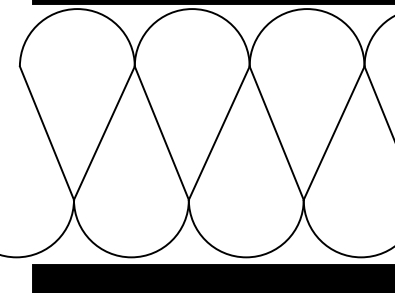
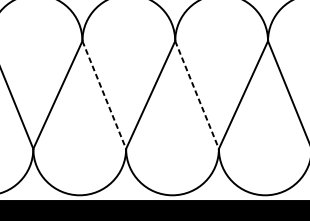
line: (161, 133) -> (104, 95), solid -> dashed
line: (276, 133) -> (196, 95), solid -> dashed

